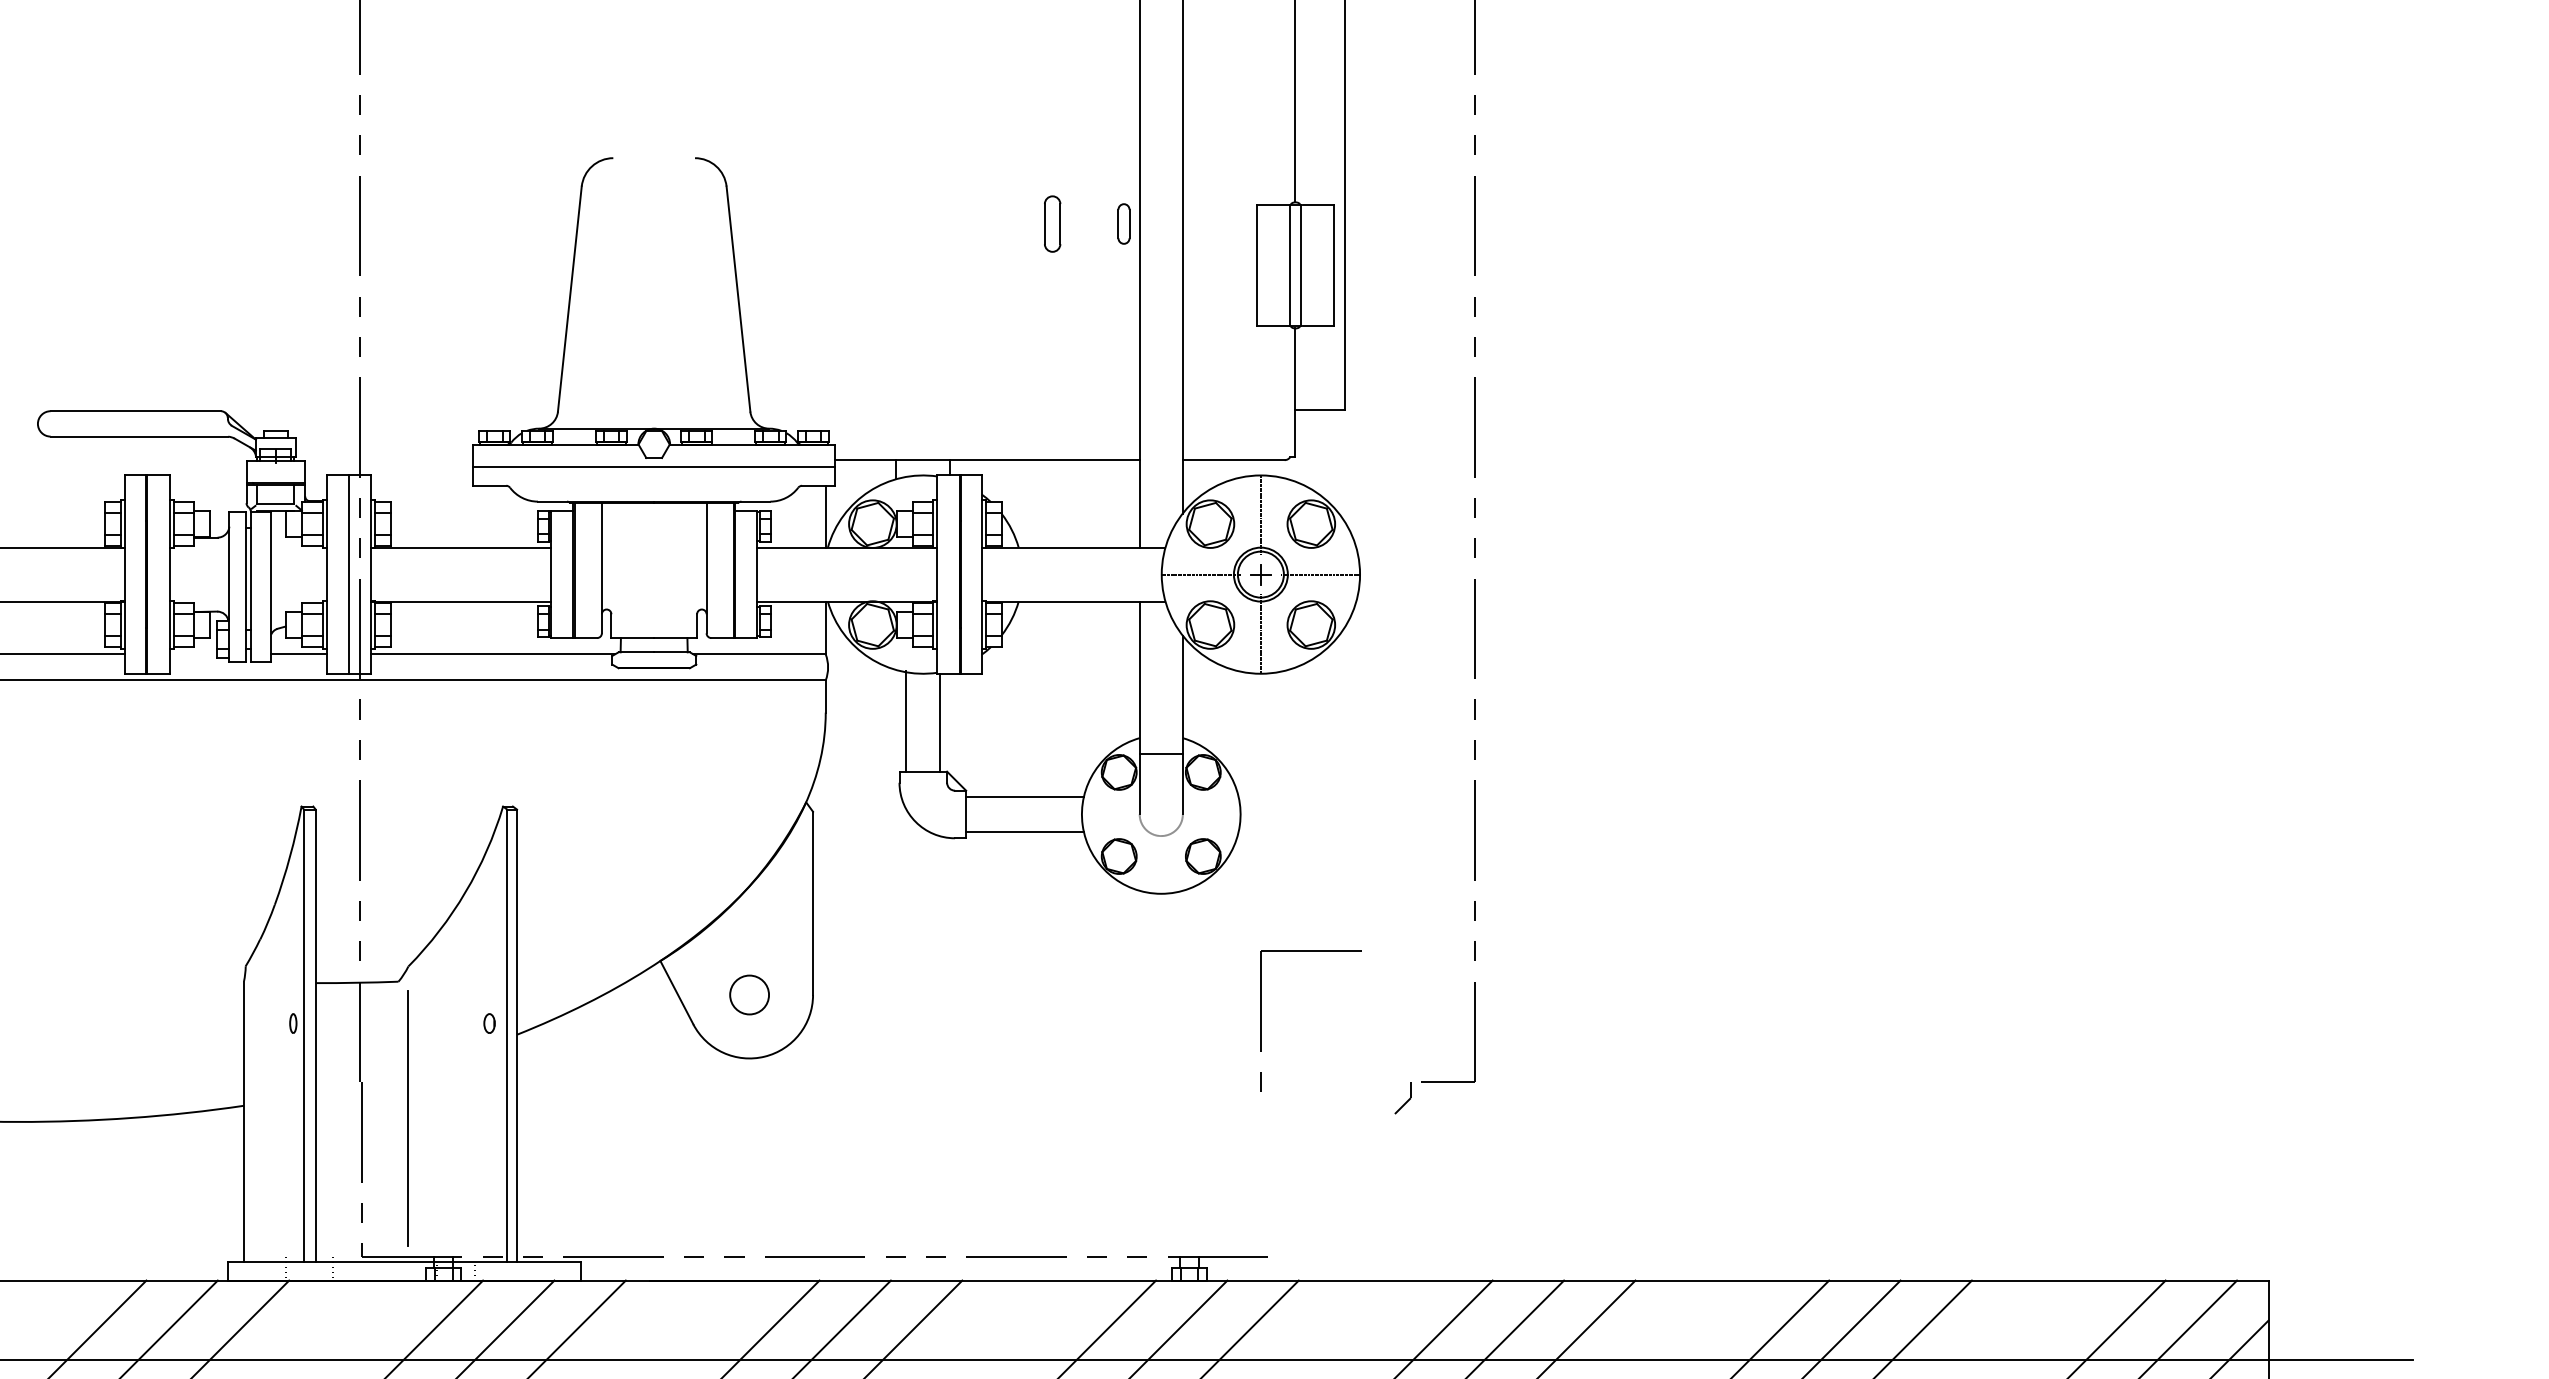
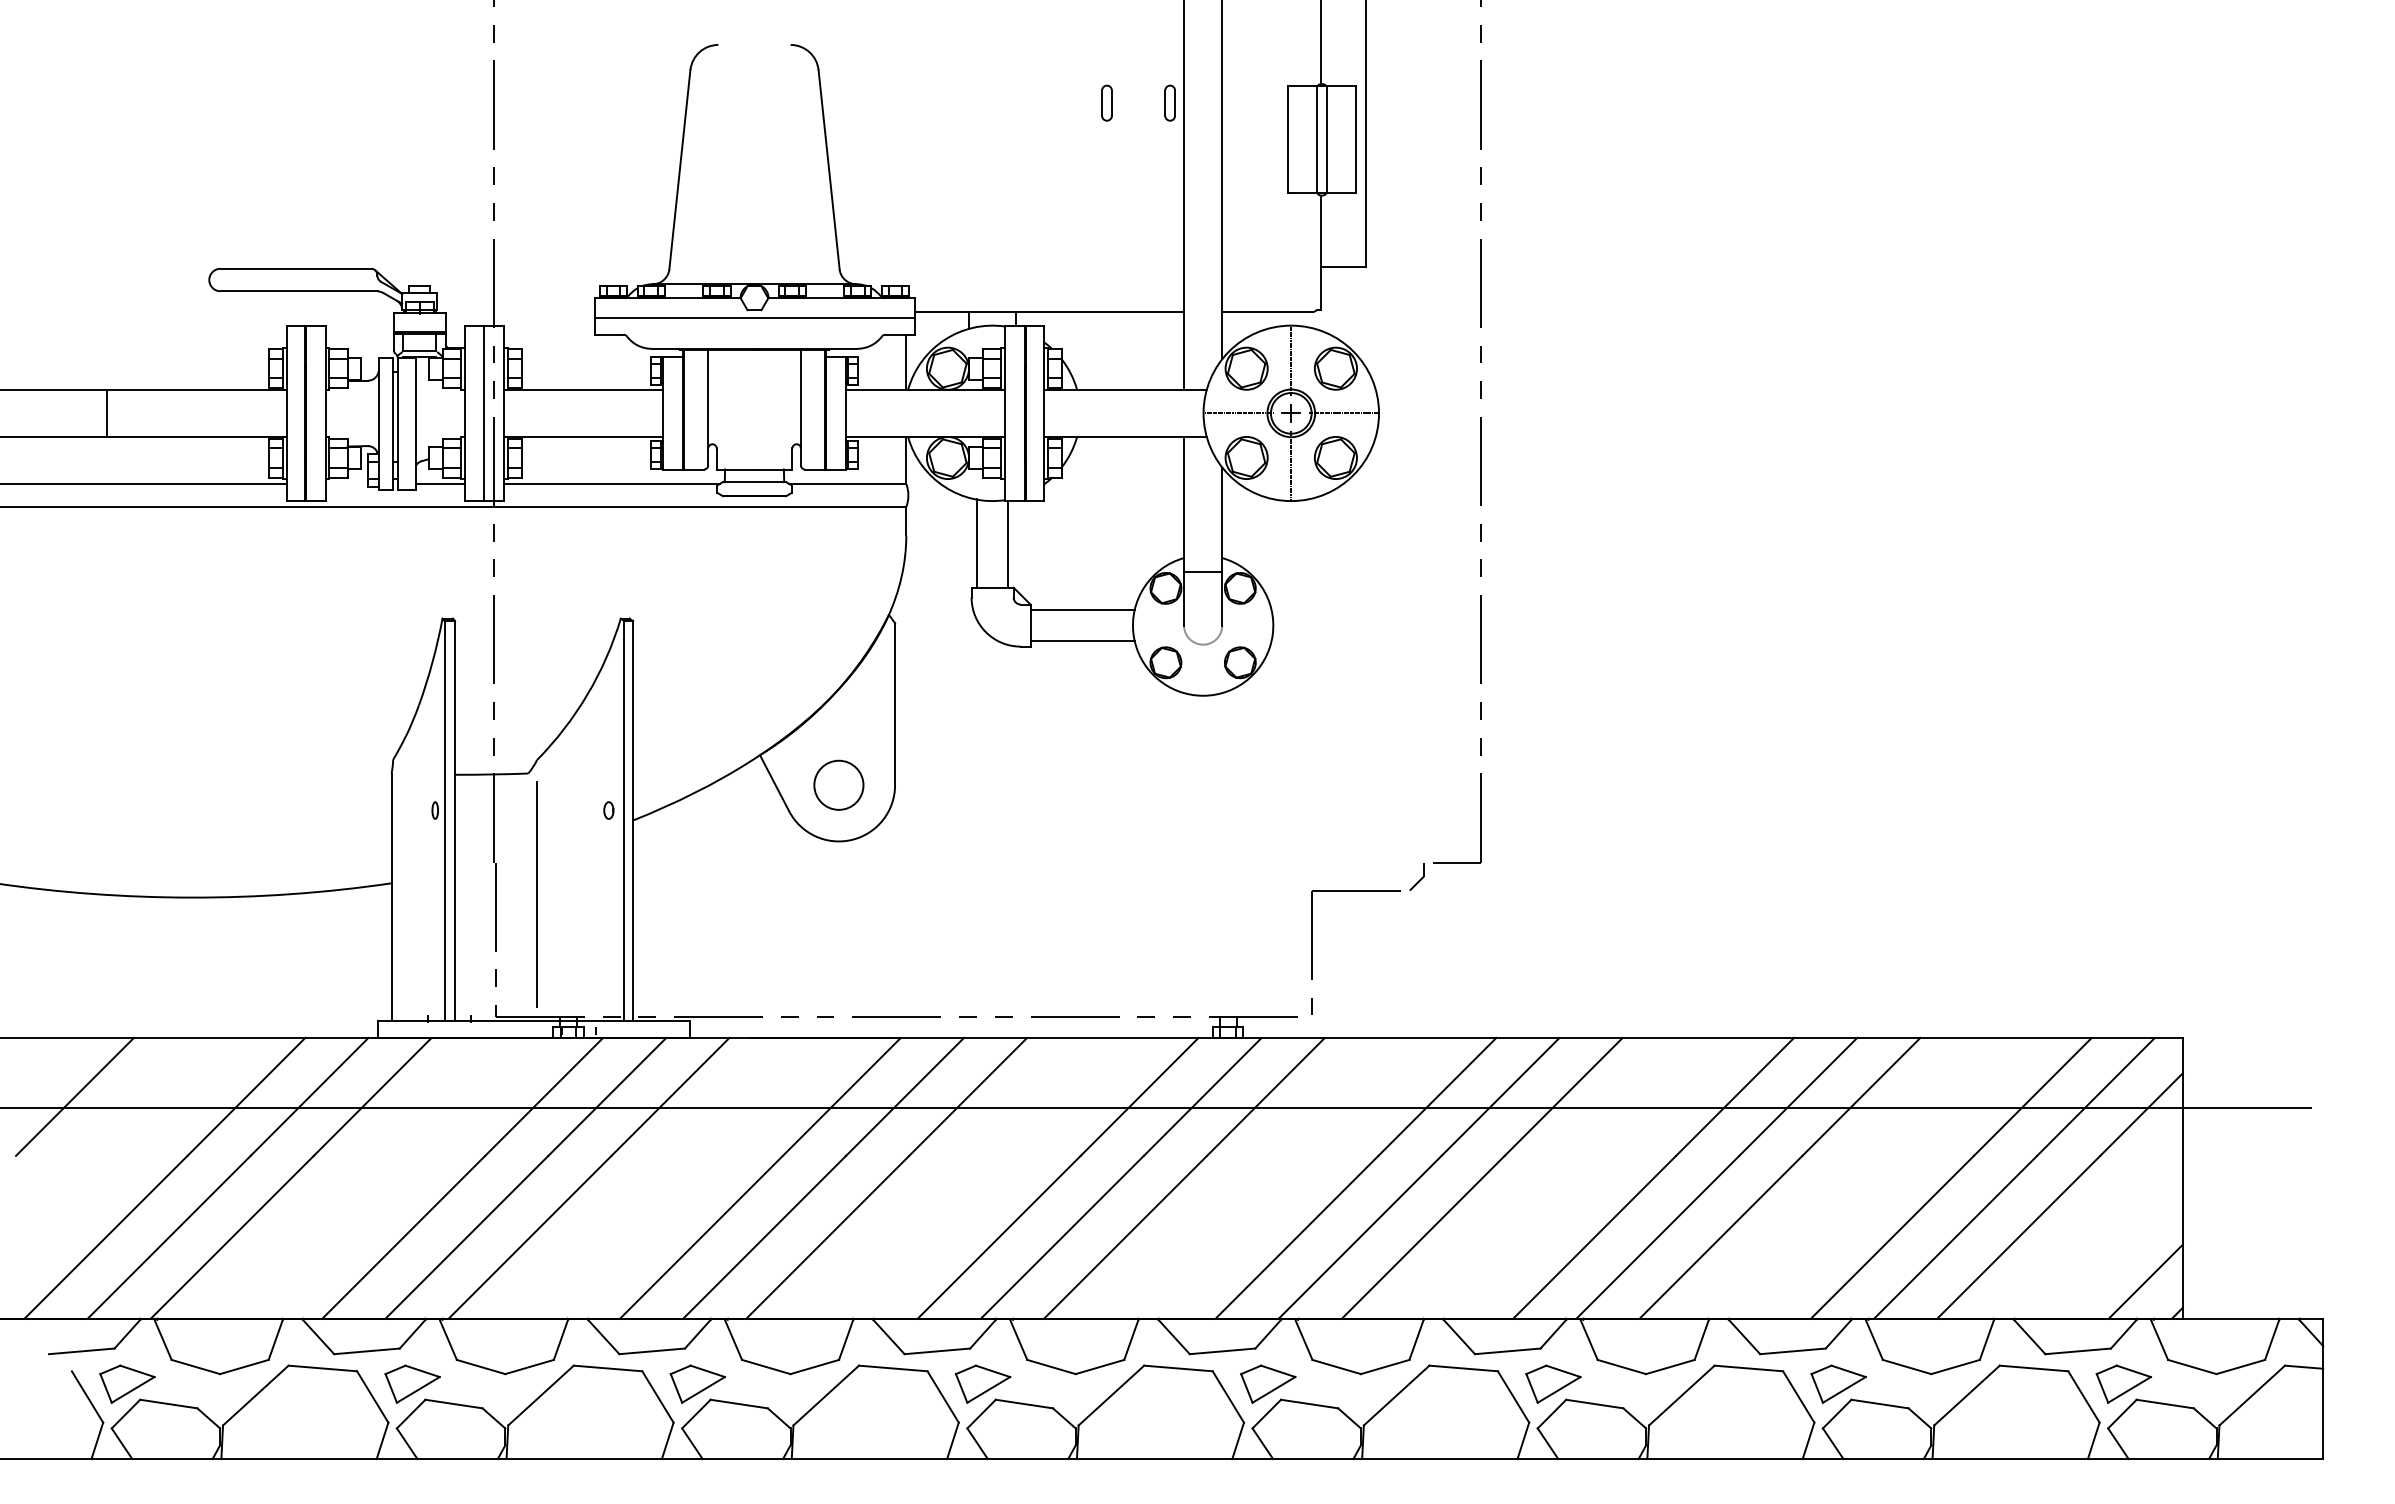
part: (1052, 223) -> (1106, 102), size x0.71
circle: (749, 994) -> (838, 784), size x1.43
part: (1261, 1021) -> (1312, 952), moved

